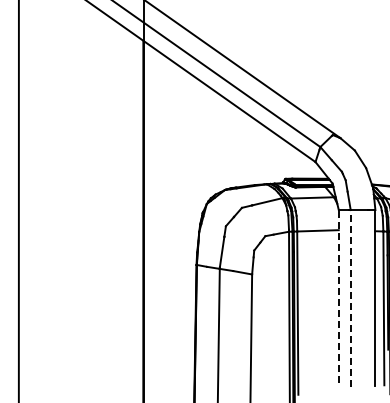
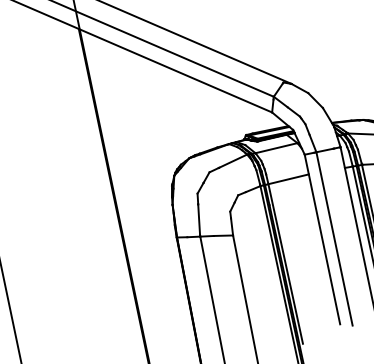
line: (338, 296) -> (322, 239), dashed -> solid
line: (350, 298) -> (334, 238), dashed -> solid

